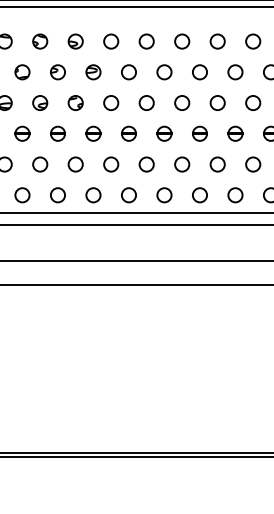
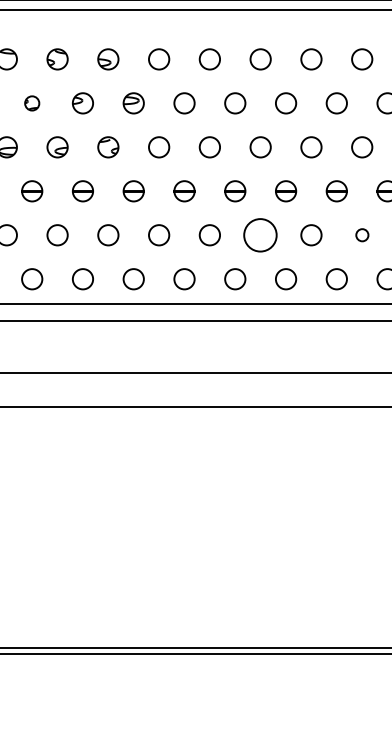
circle: (22, 72) -> (32, 103), size x0.7
circle: (182, 164) -> (261, 235), size x1.6
circle: (253, 164) -> (362, 235), size x0.6

